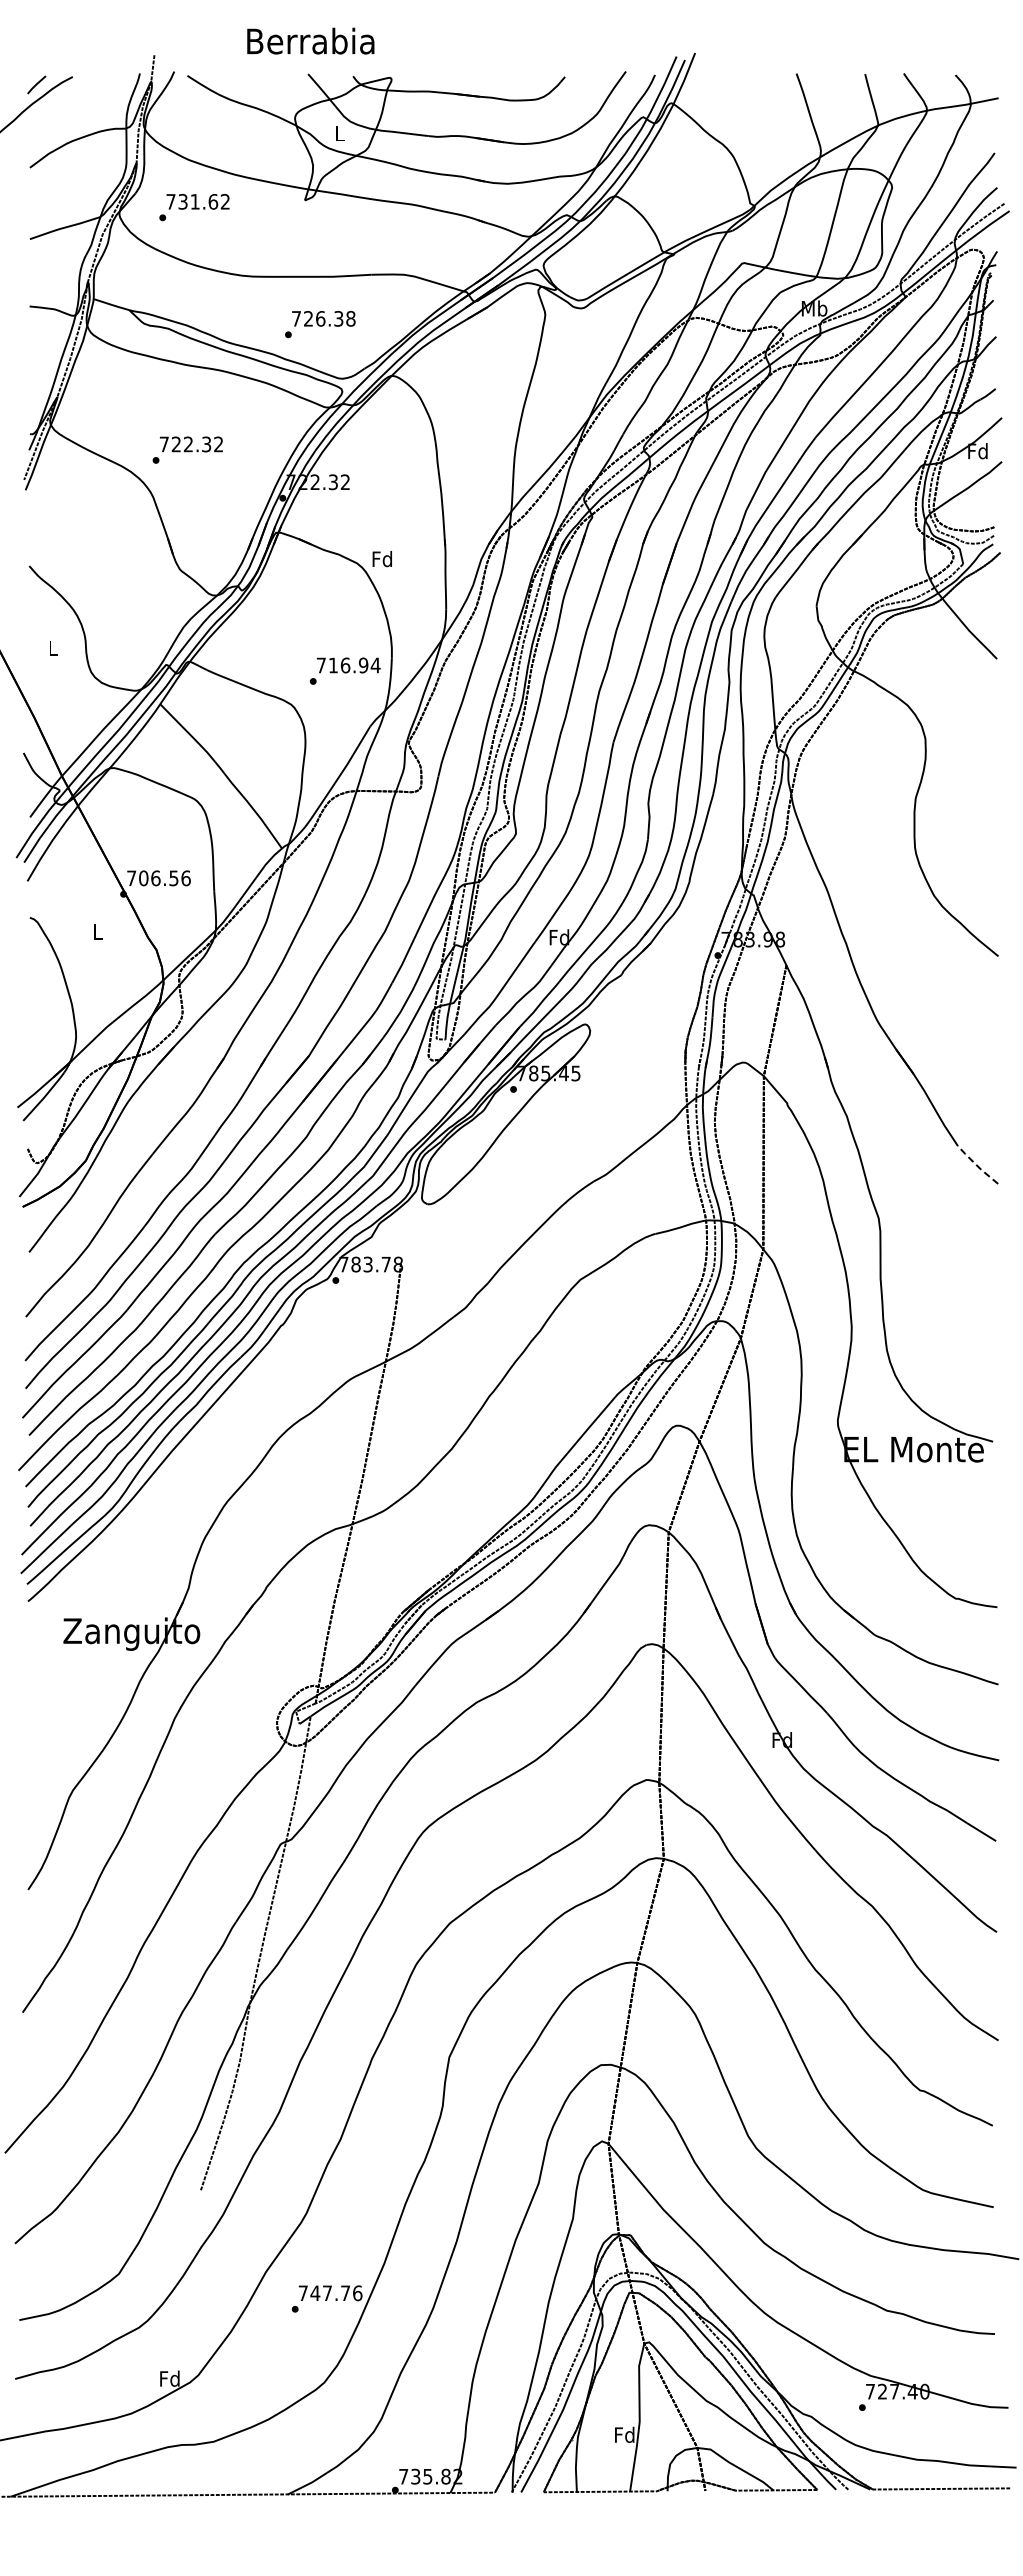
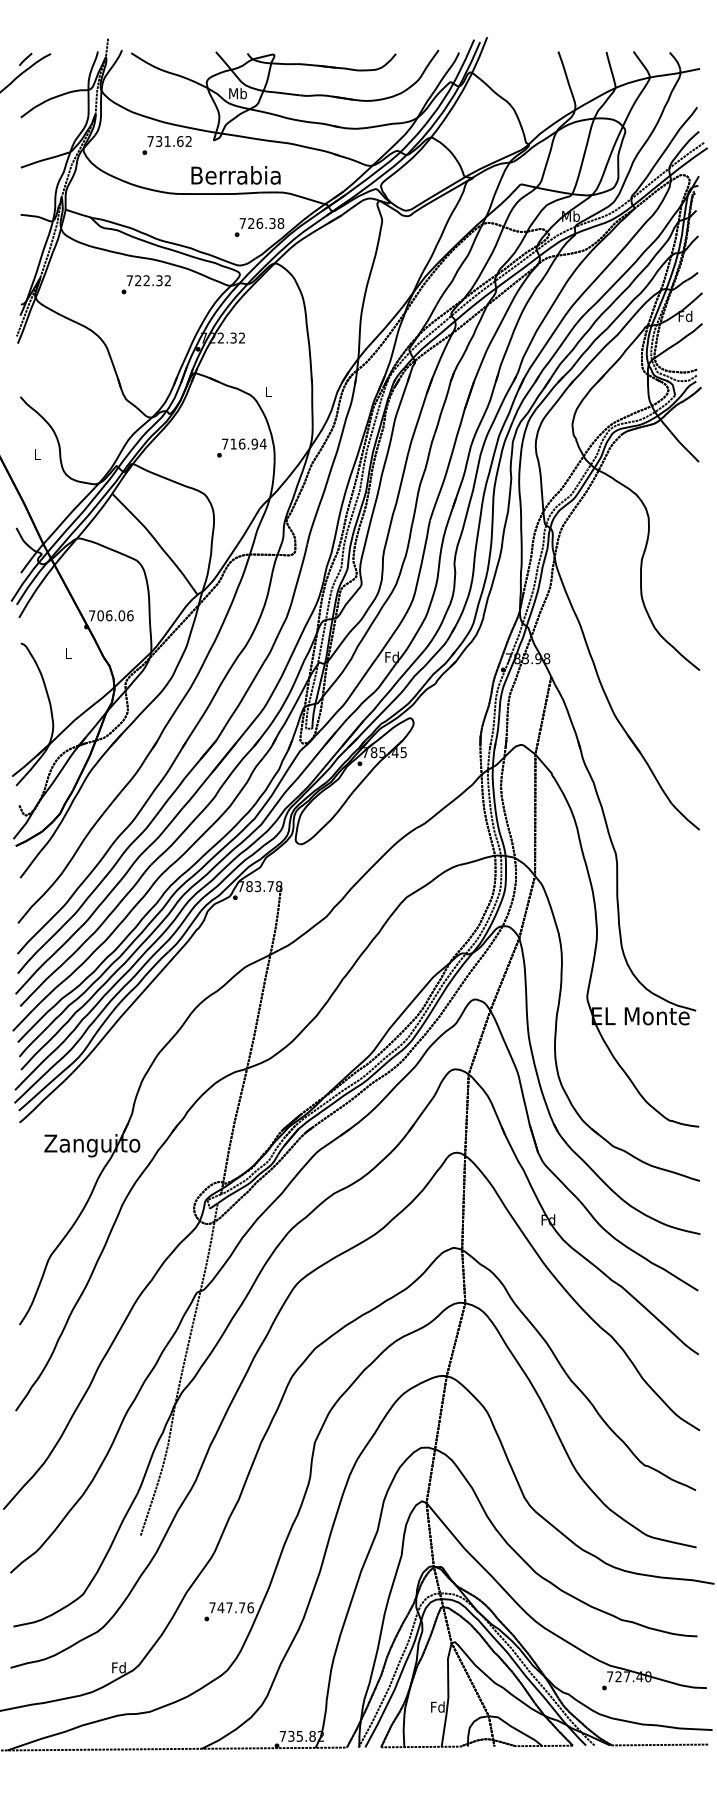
text: (310, 40) -> (235, 174), moved
text: (339, 133) -> (237, 93), L -> Mb
text: (194, 207) -> (167, 145), moved
text: (320, 324) -> (259, 227), moved
text: (187, 449) -> (146, 284), moved
text: (381, 559) -> (267, 392), Fd -> L
text: (344, 670) -> (241, 447), moved
text: (173, 878) -> (121, 615), 706.56 -> 706.06
line: (976, 1165) -> (684, 817), dashed -> solid

